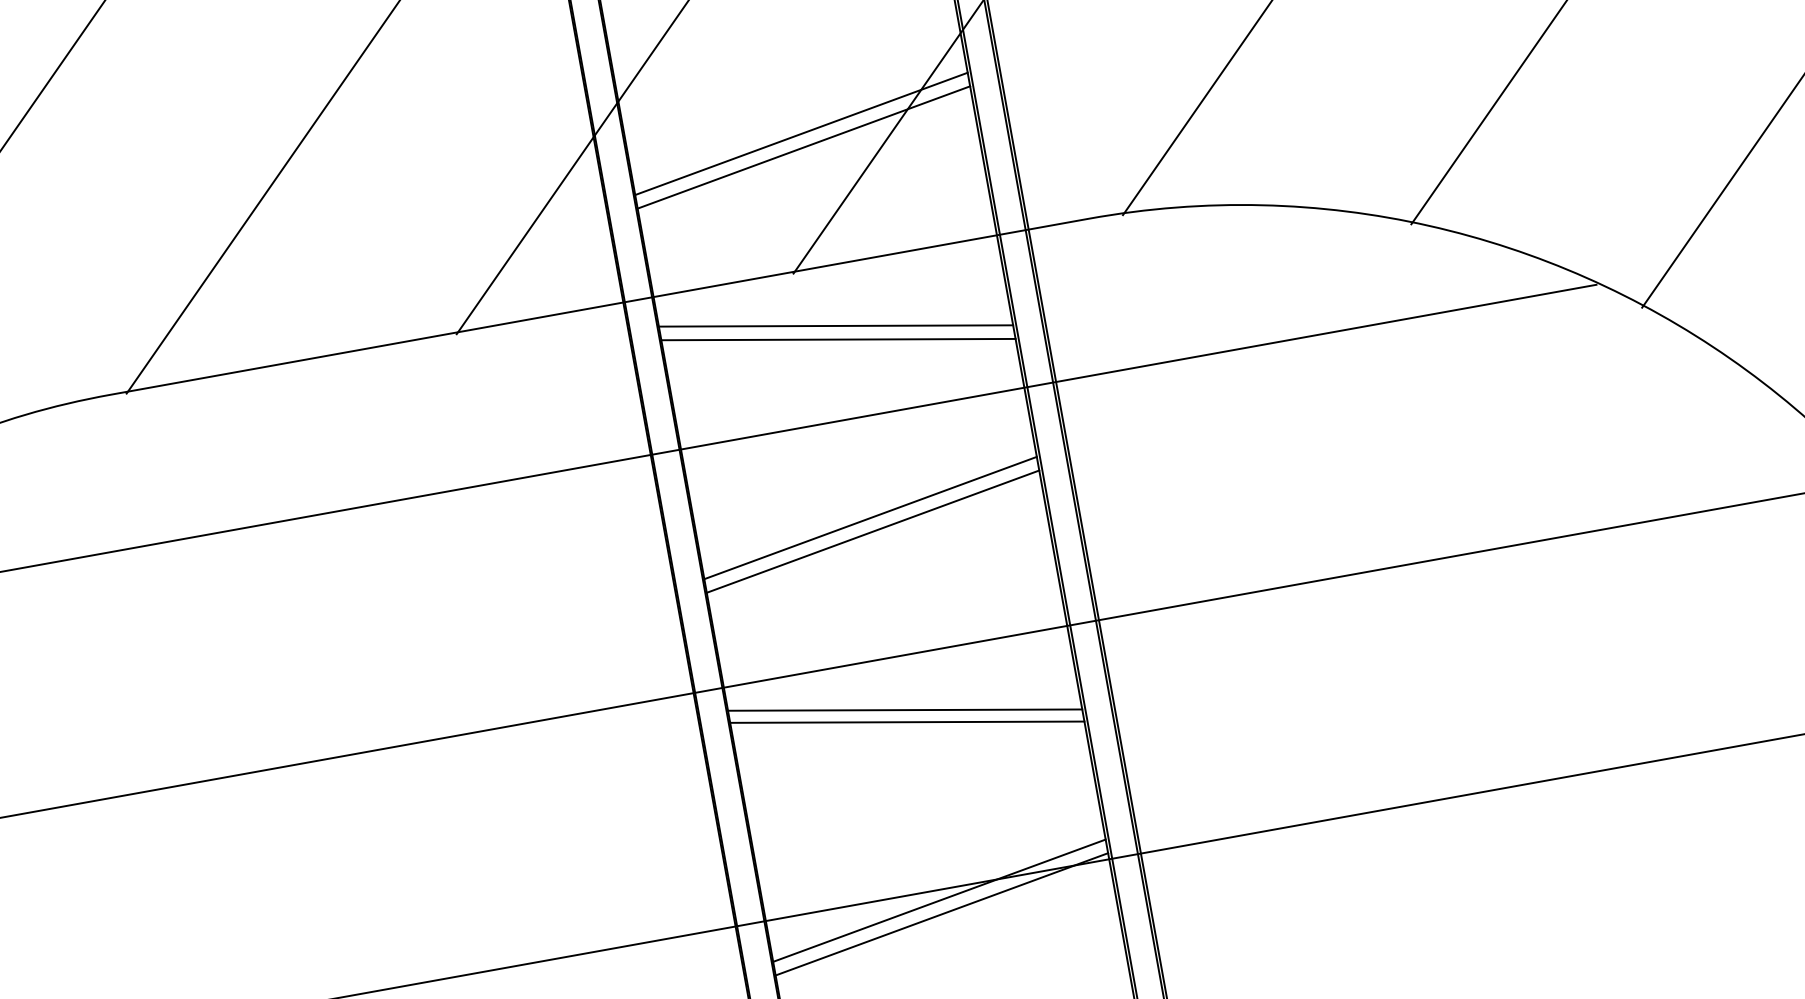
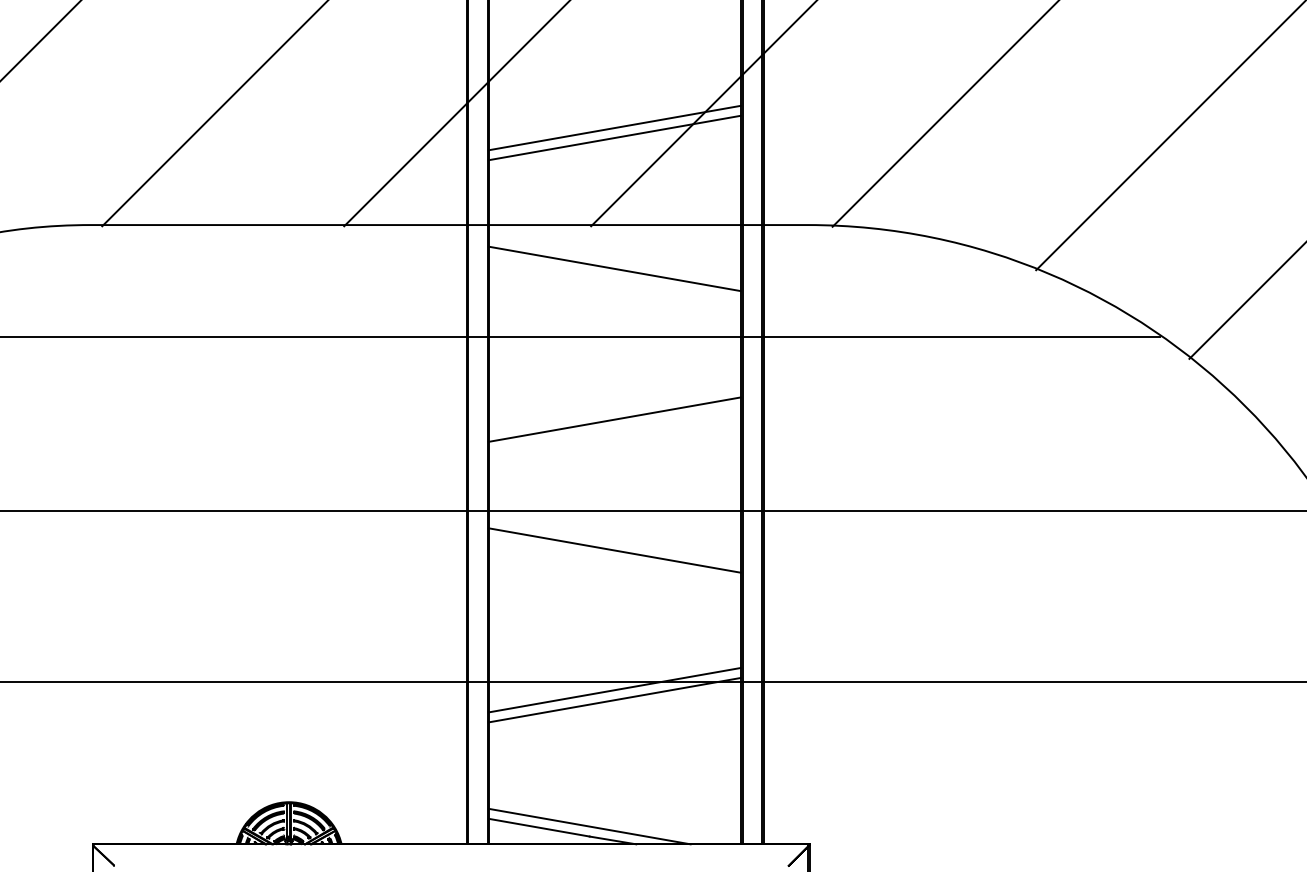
line: (838, 339) -> (614, 278), removed
line: (870, 517) -> (614, 409), removed
line: (907, 722) -> (614, 559), removed

